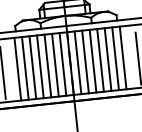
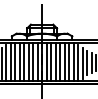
line: (131, 57) -> (78, 62), added
line: (10, 70) -> (6, 62), added

